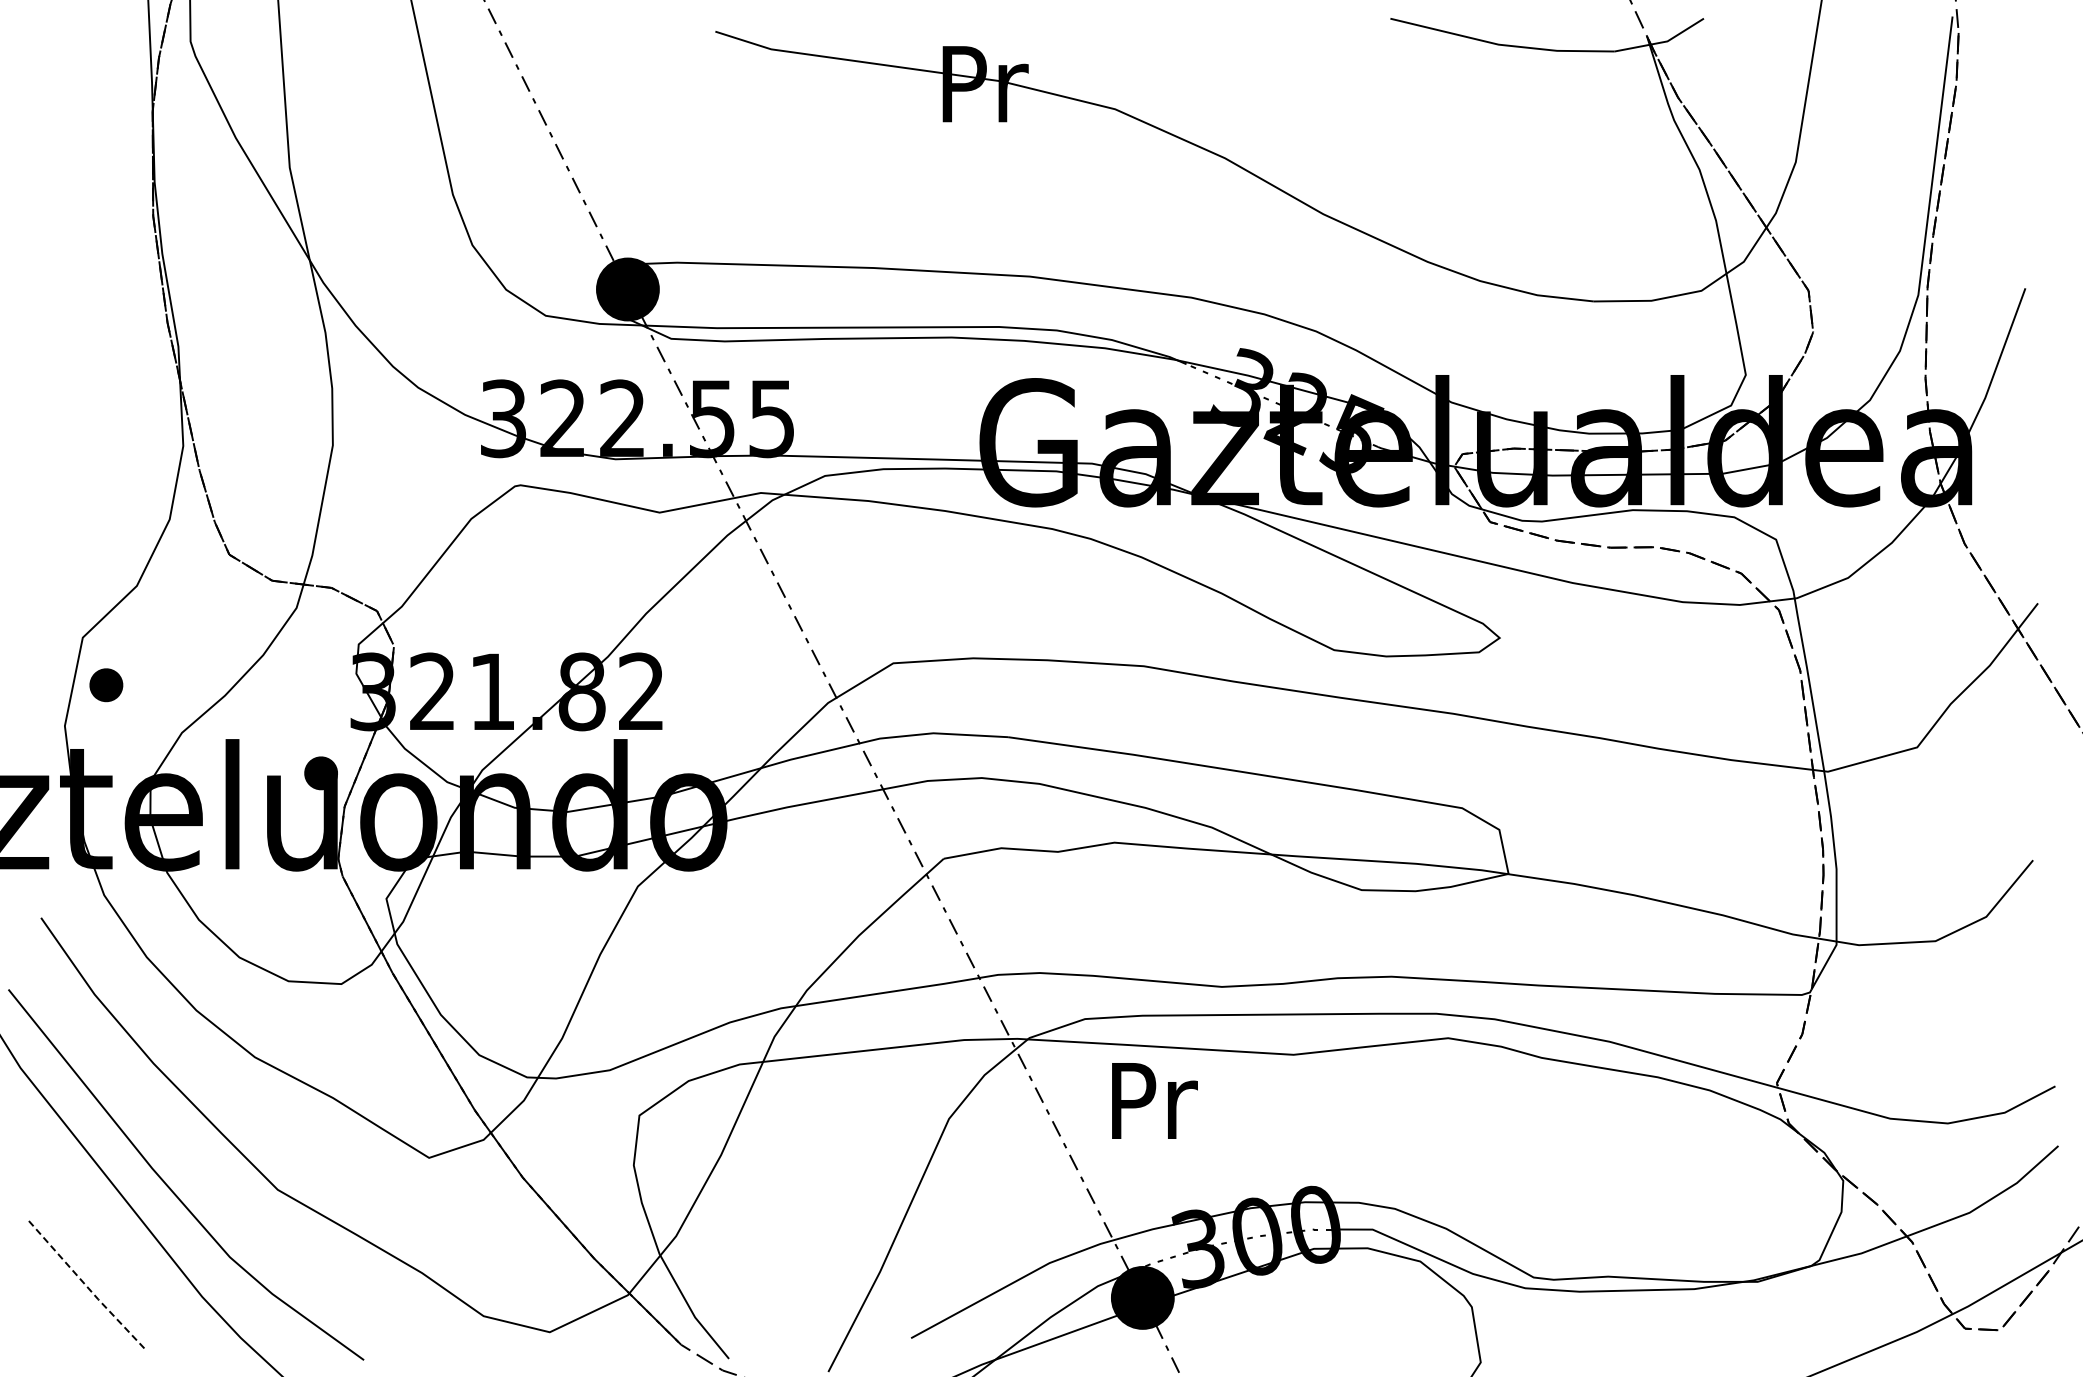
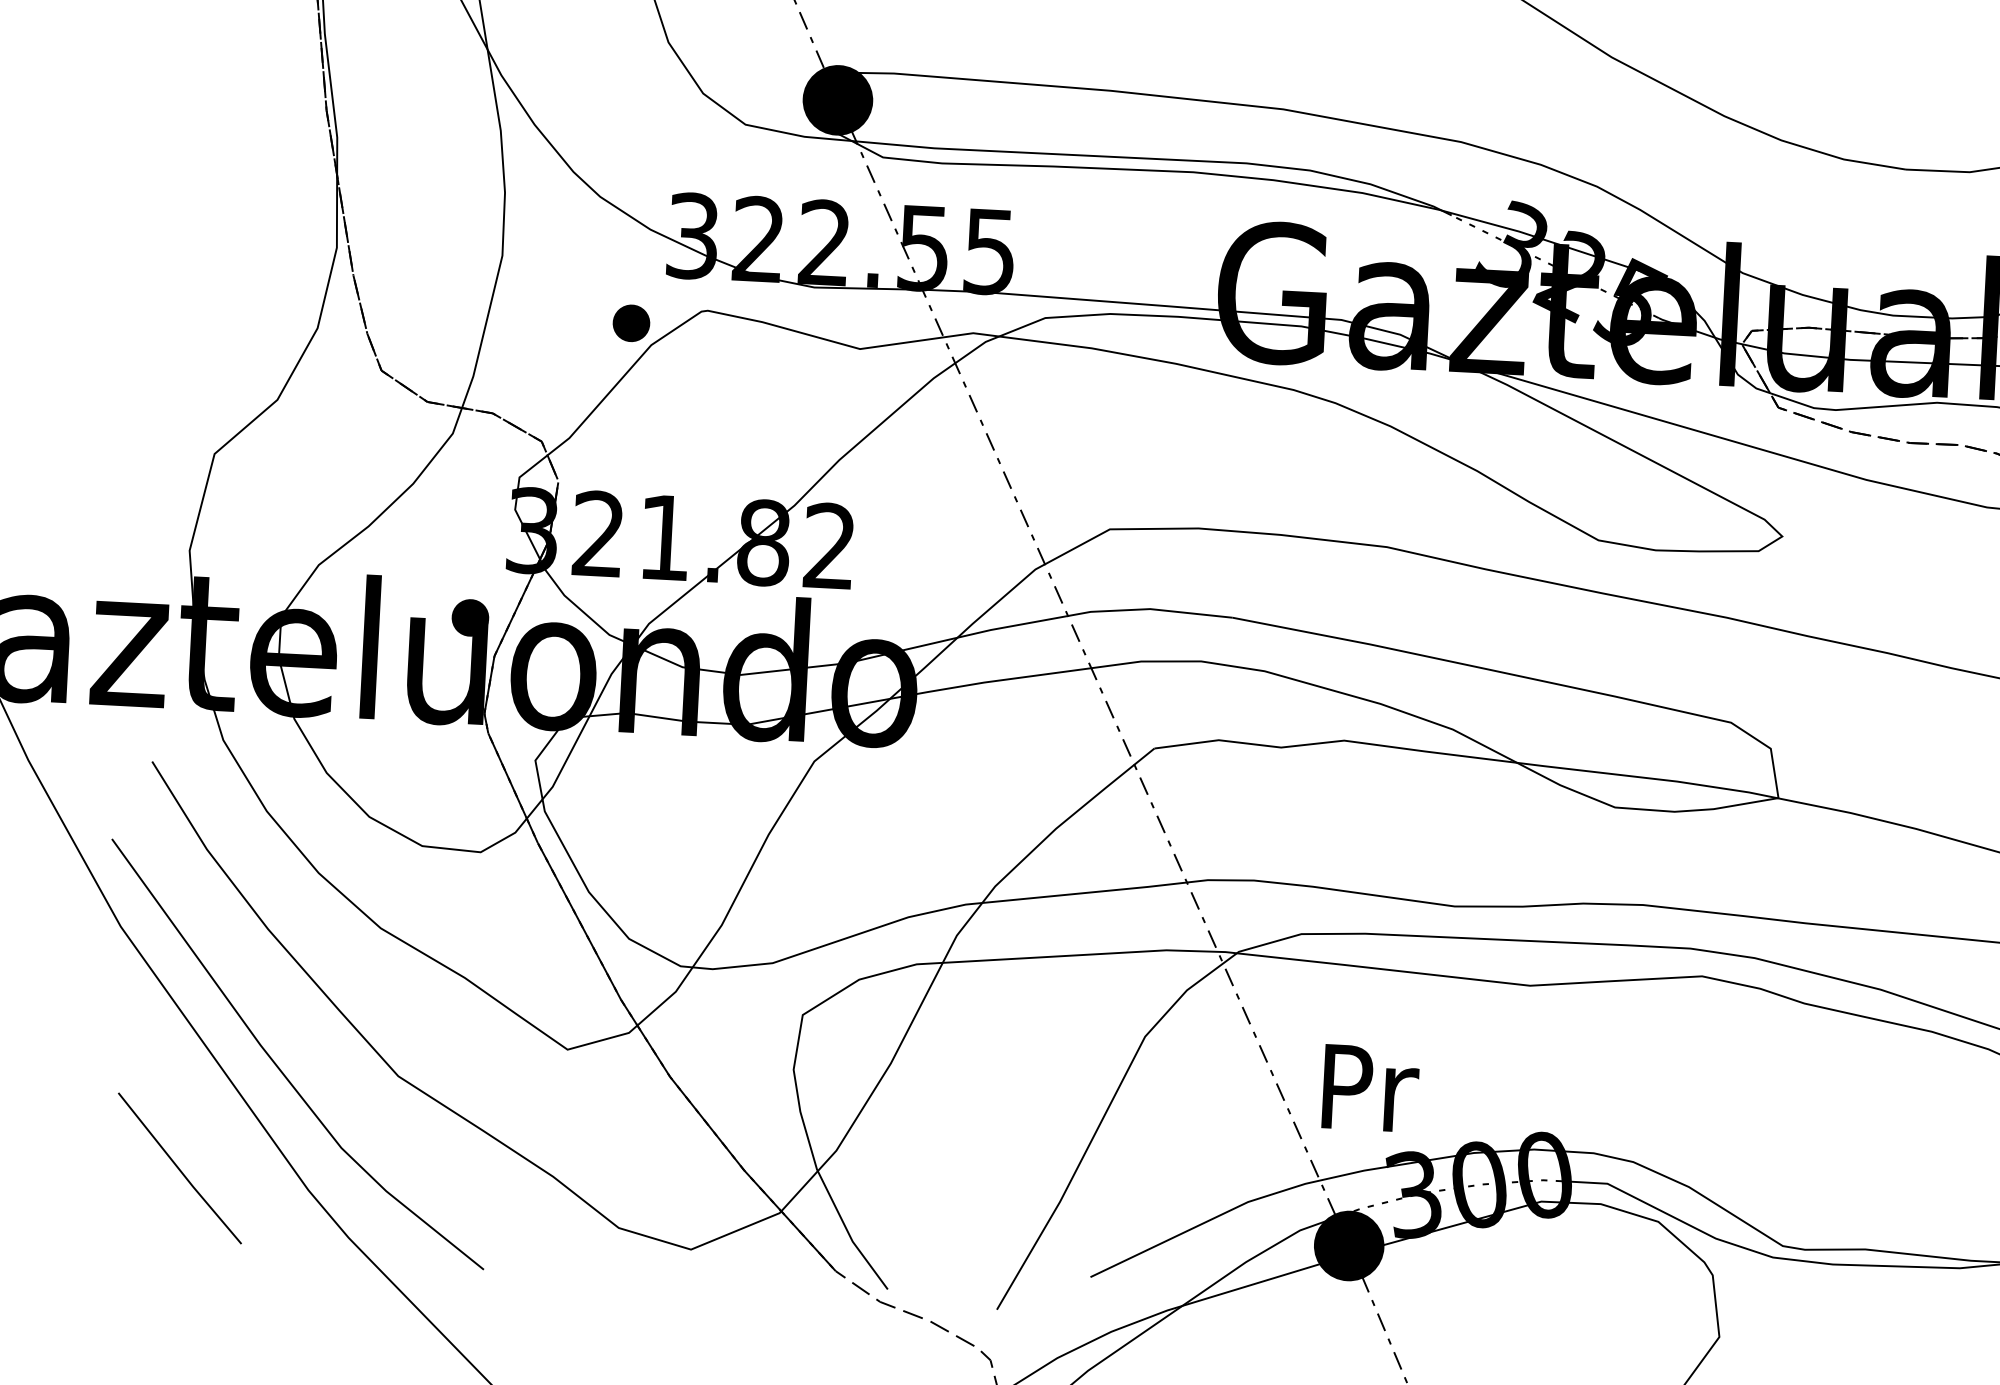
part: (106, 685) -> (631, 323), moved
text: (1154, 1100) -> (1370, 1087), moved
line: (85, 1284) -> (180, 1169), dashed -> solid

